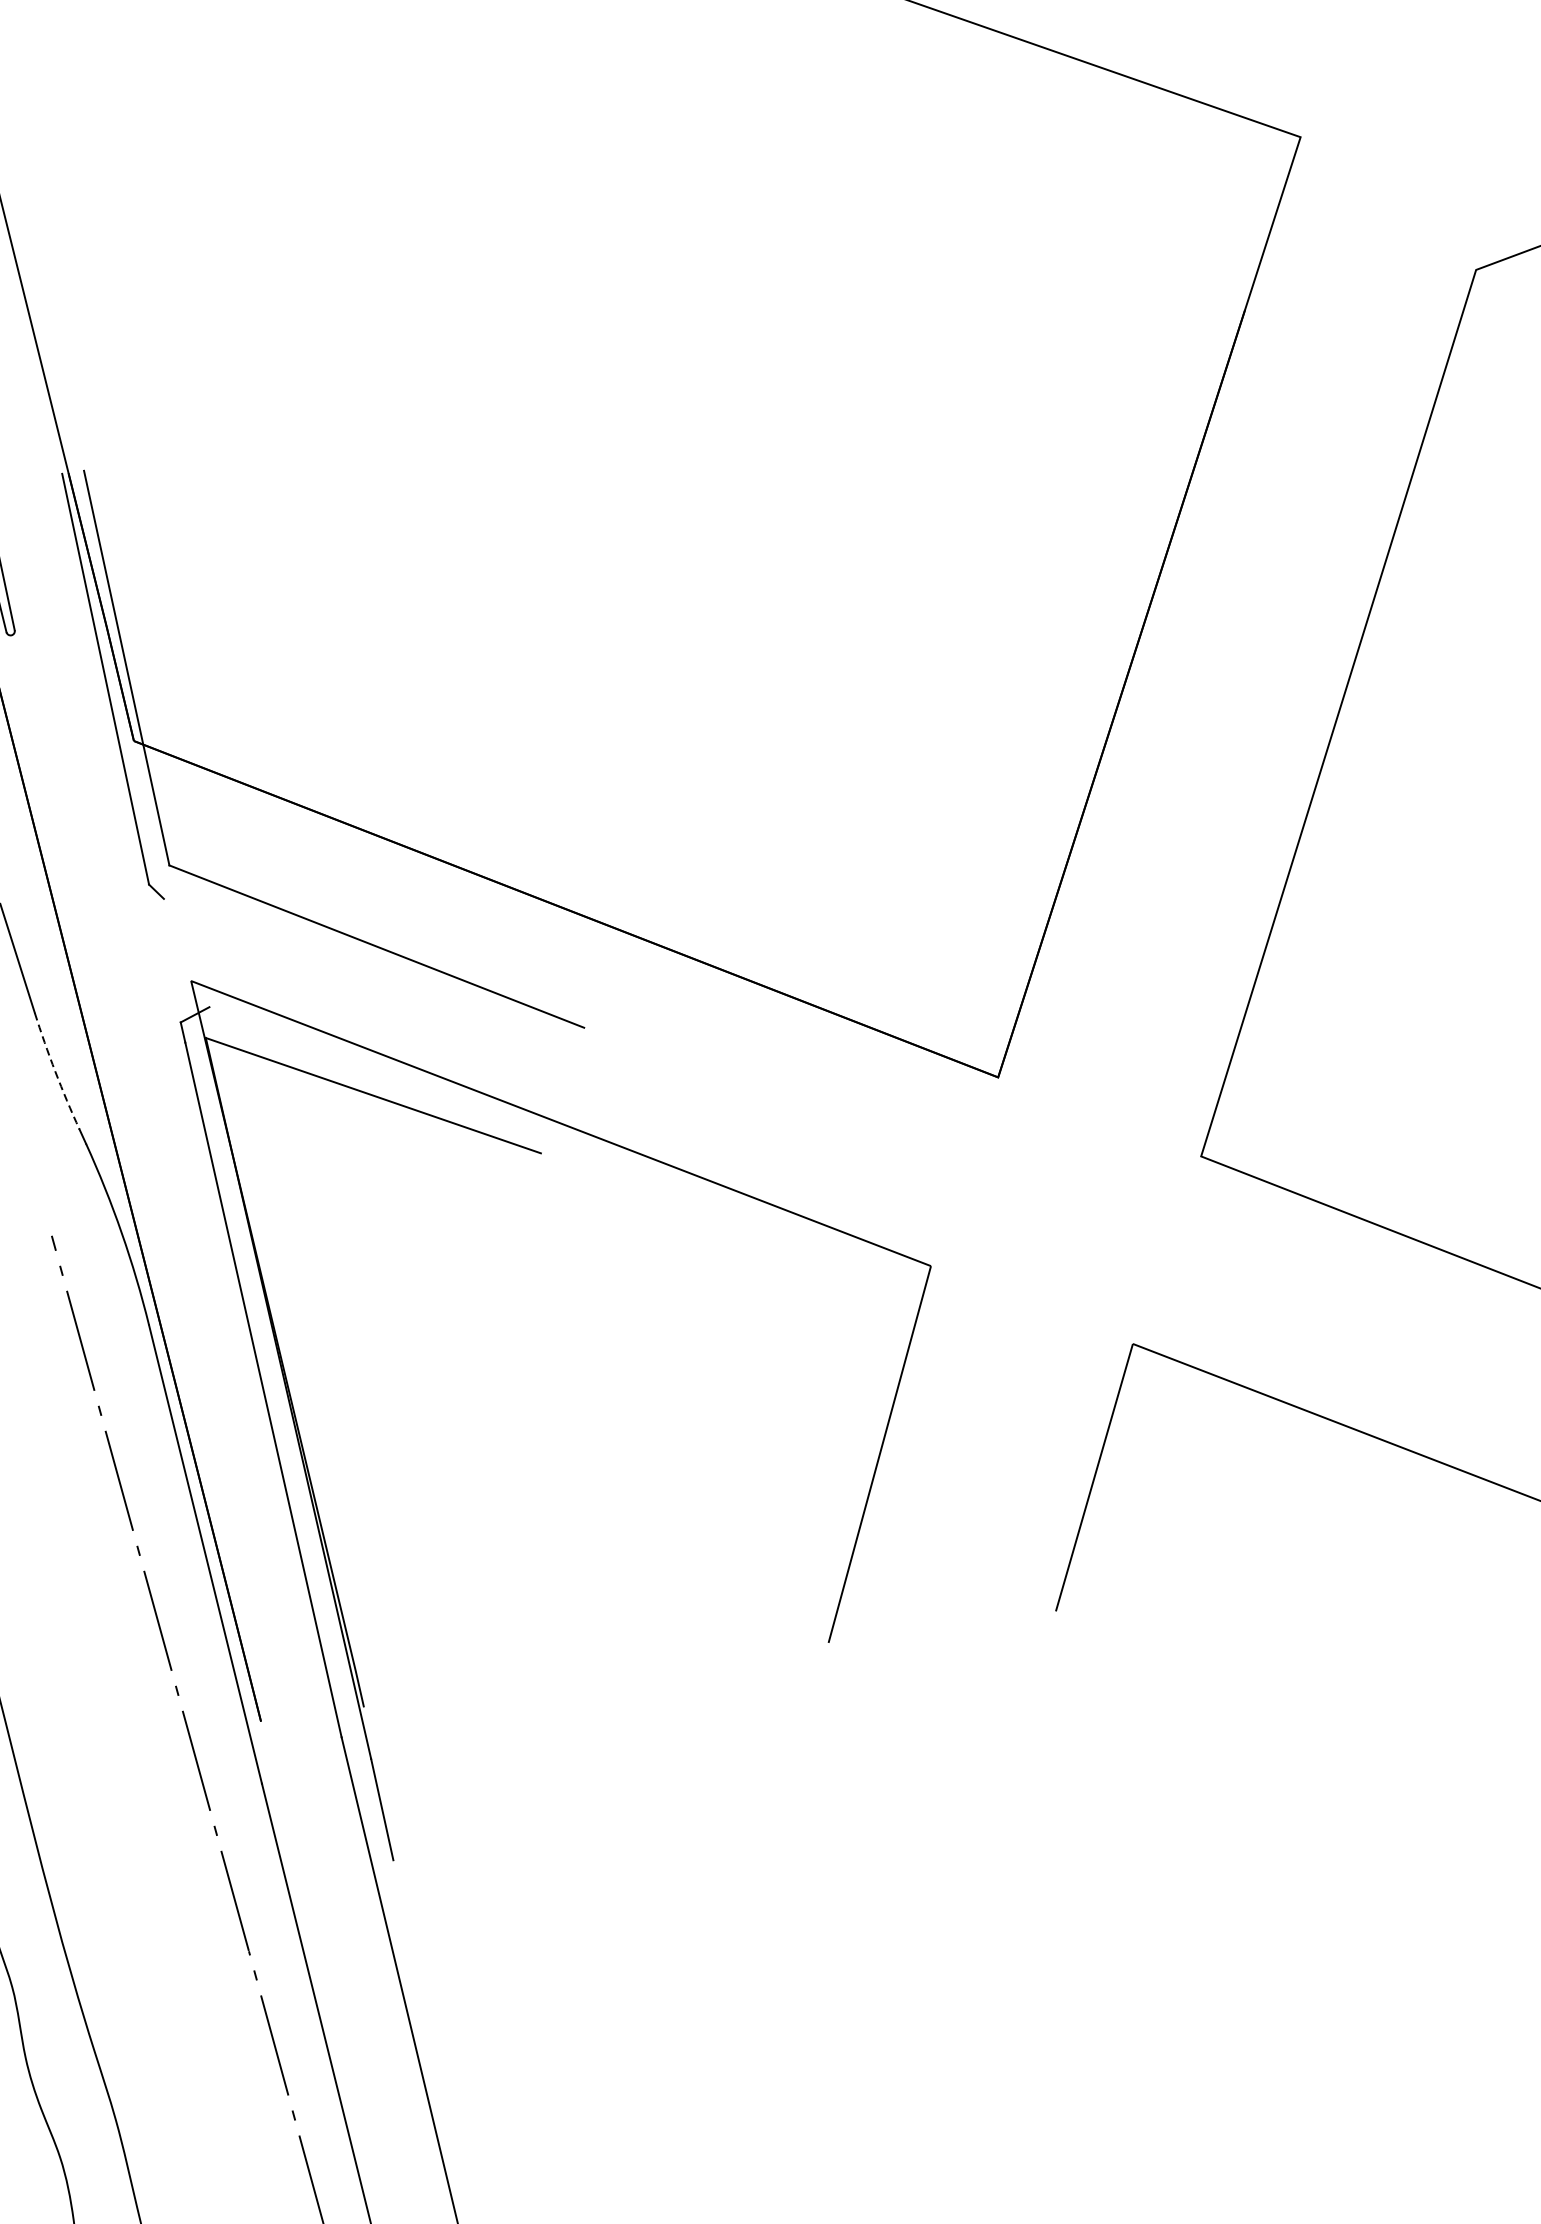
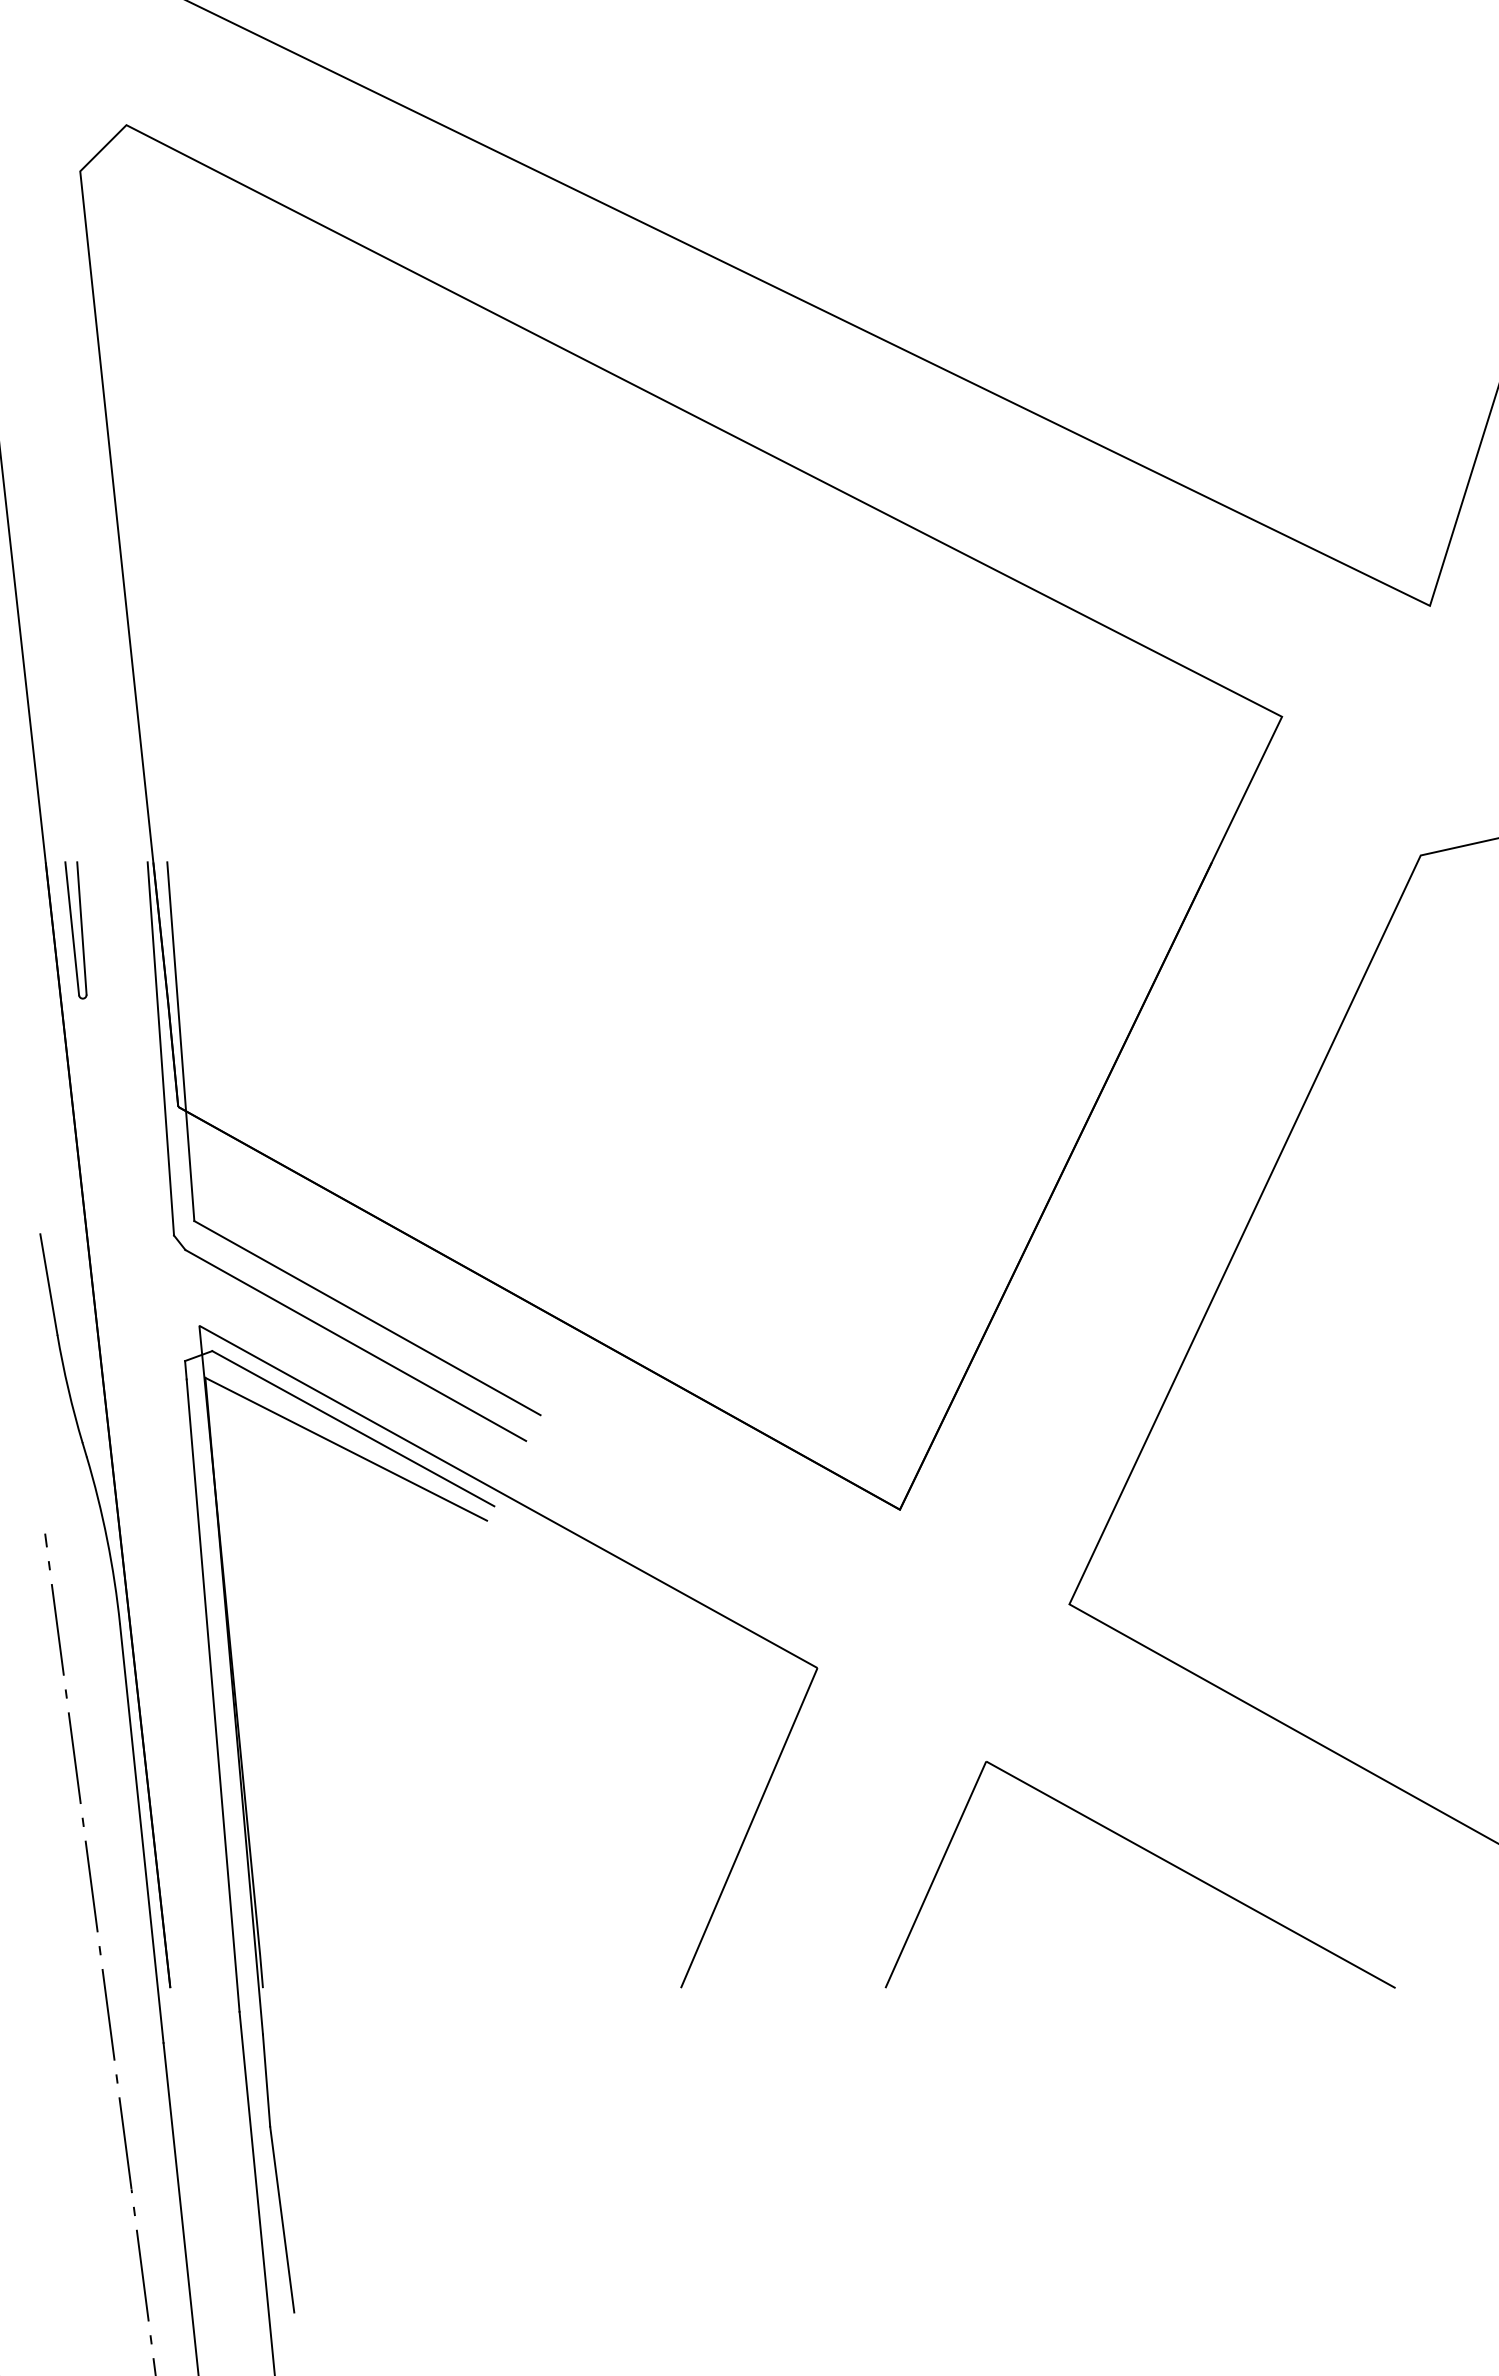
line: (367, 977) -> (355, 1344), added
line: (378, 1071) -> (353, 1428), added
arc: (55, 1072) -> (68, 1389), dashed -> solid
line: (421, 1961) -> (282, 2219), added

